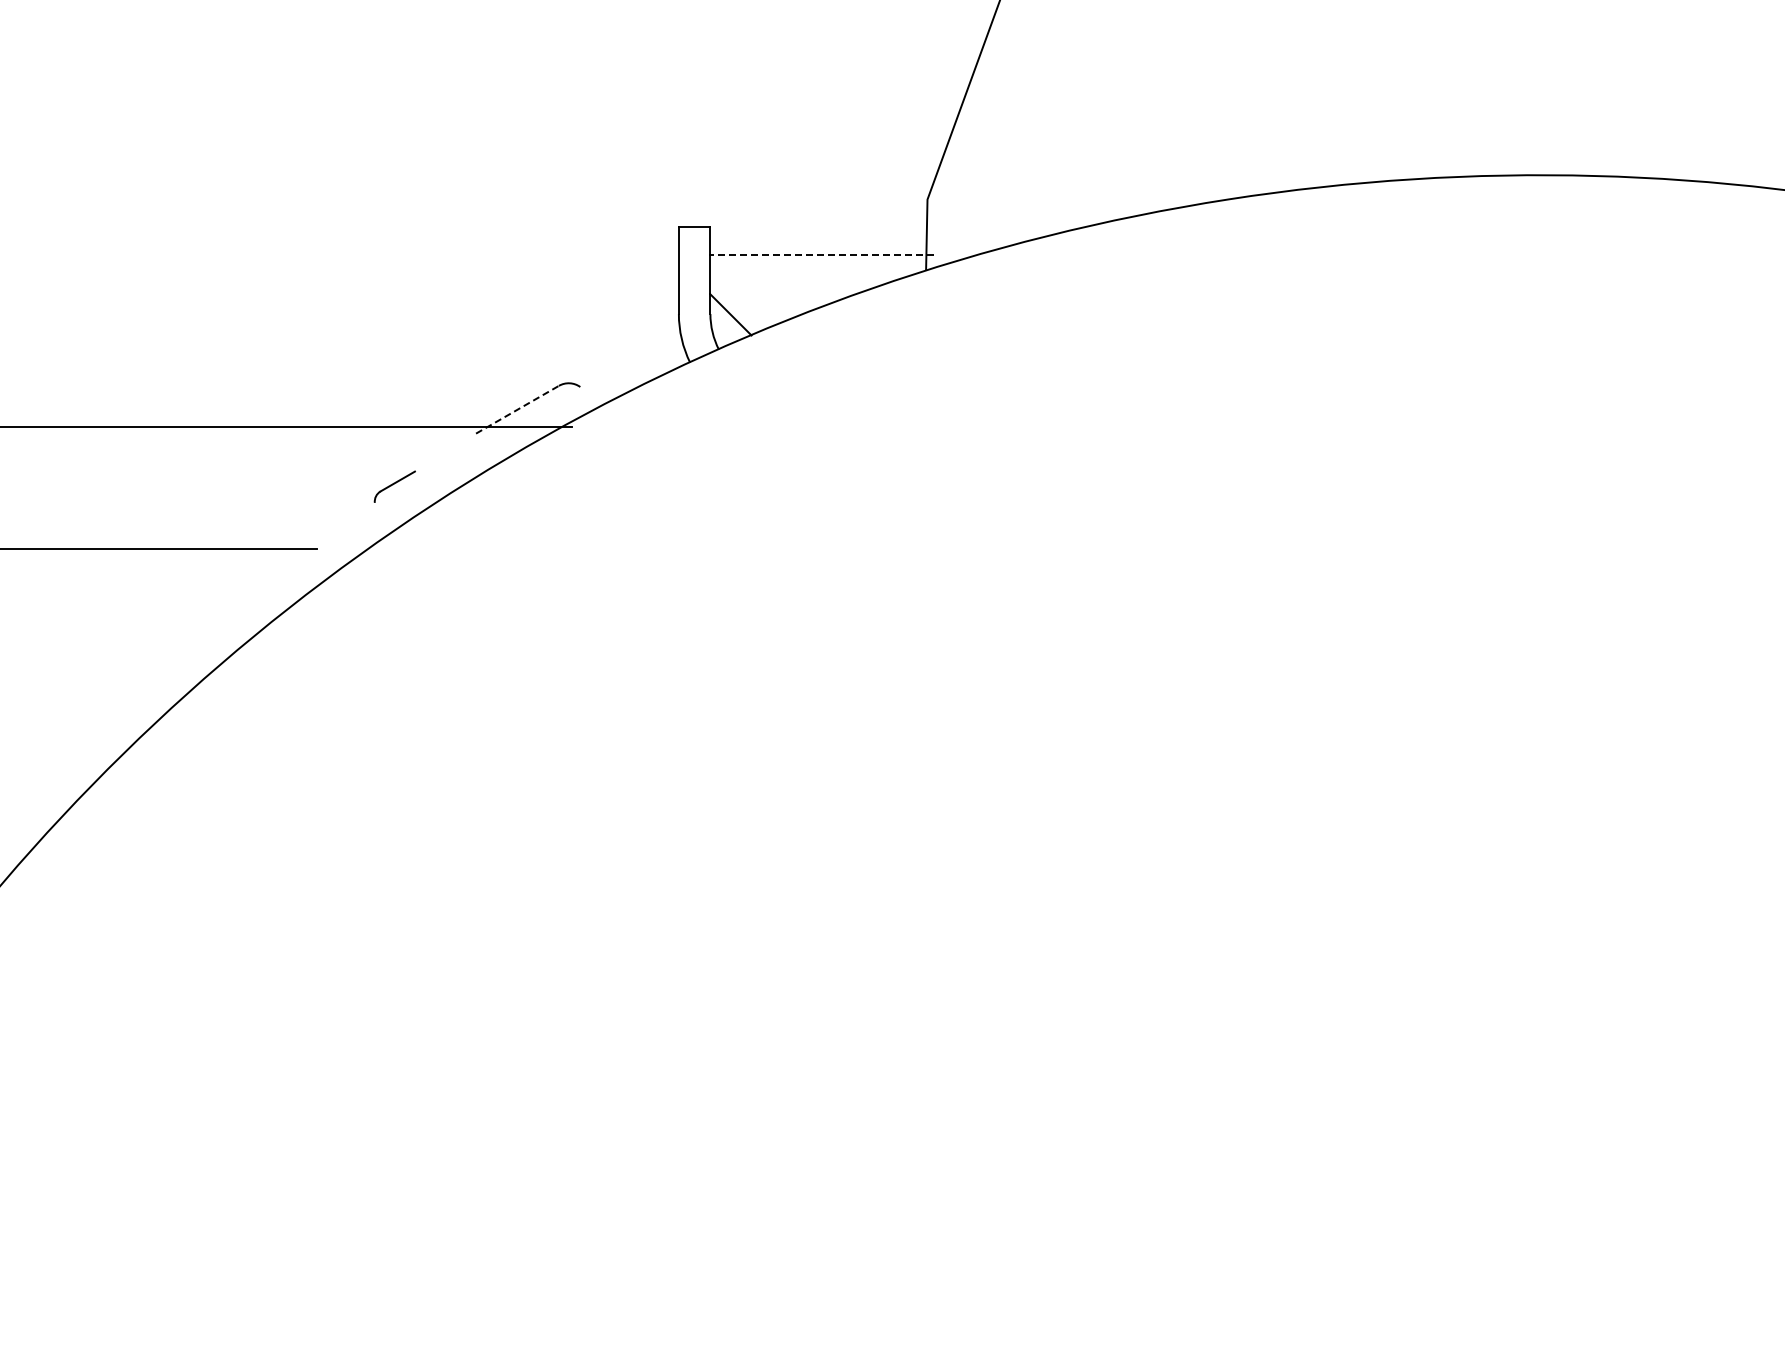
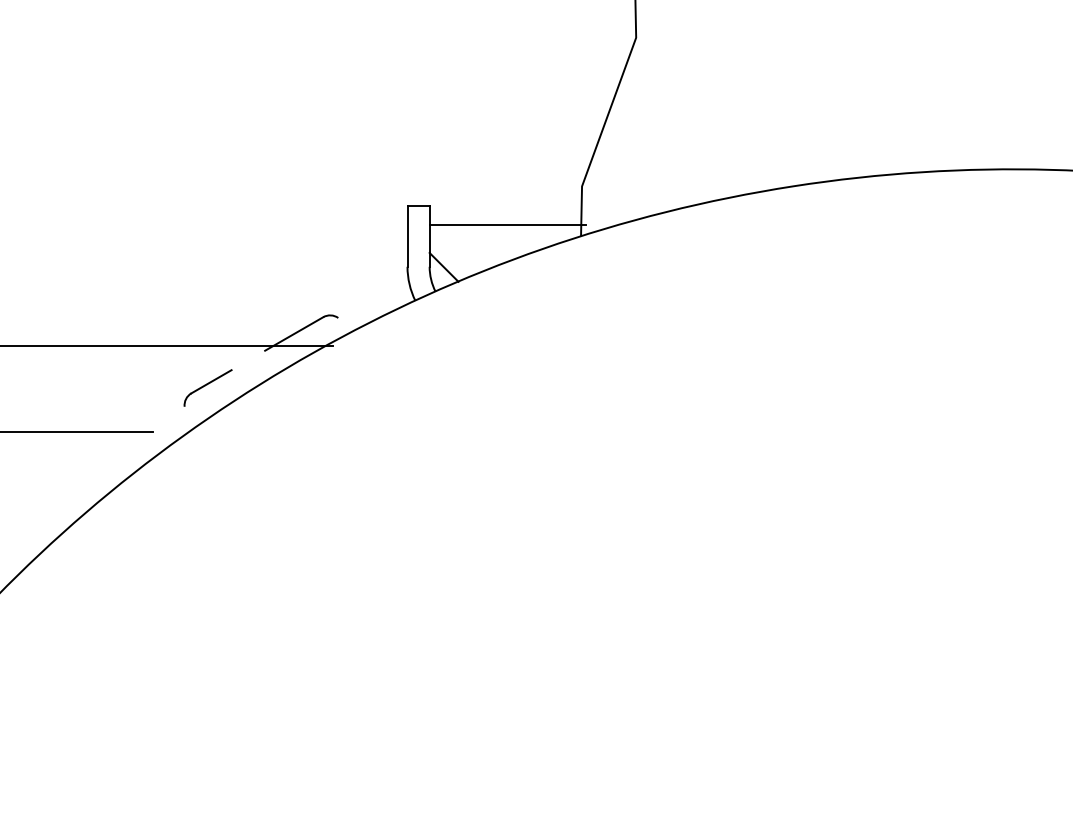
line: (822, 254) -> (508, 224), dashed -> solid
line: (517, 409) -> (294, 333), dashed -> solid
part: (394, 486) -> (207, 387), size x1.67

